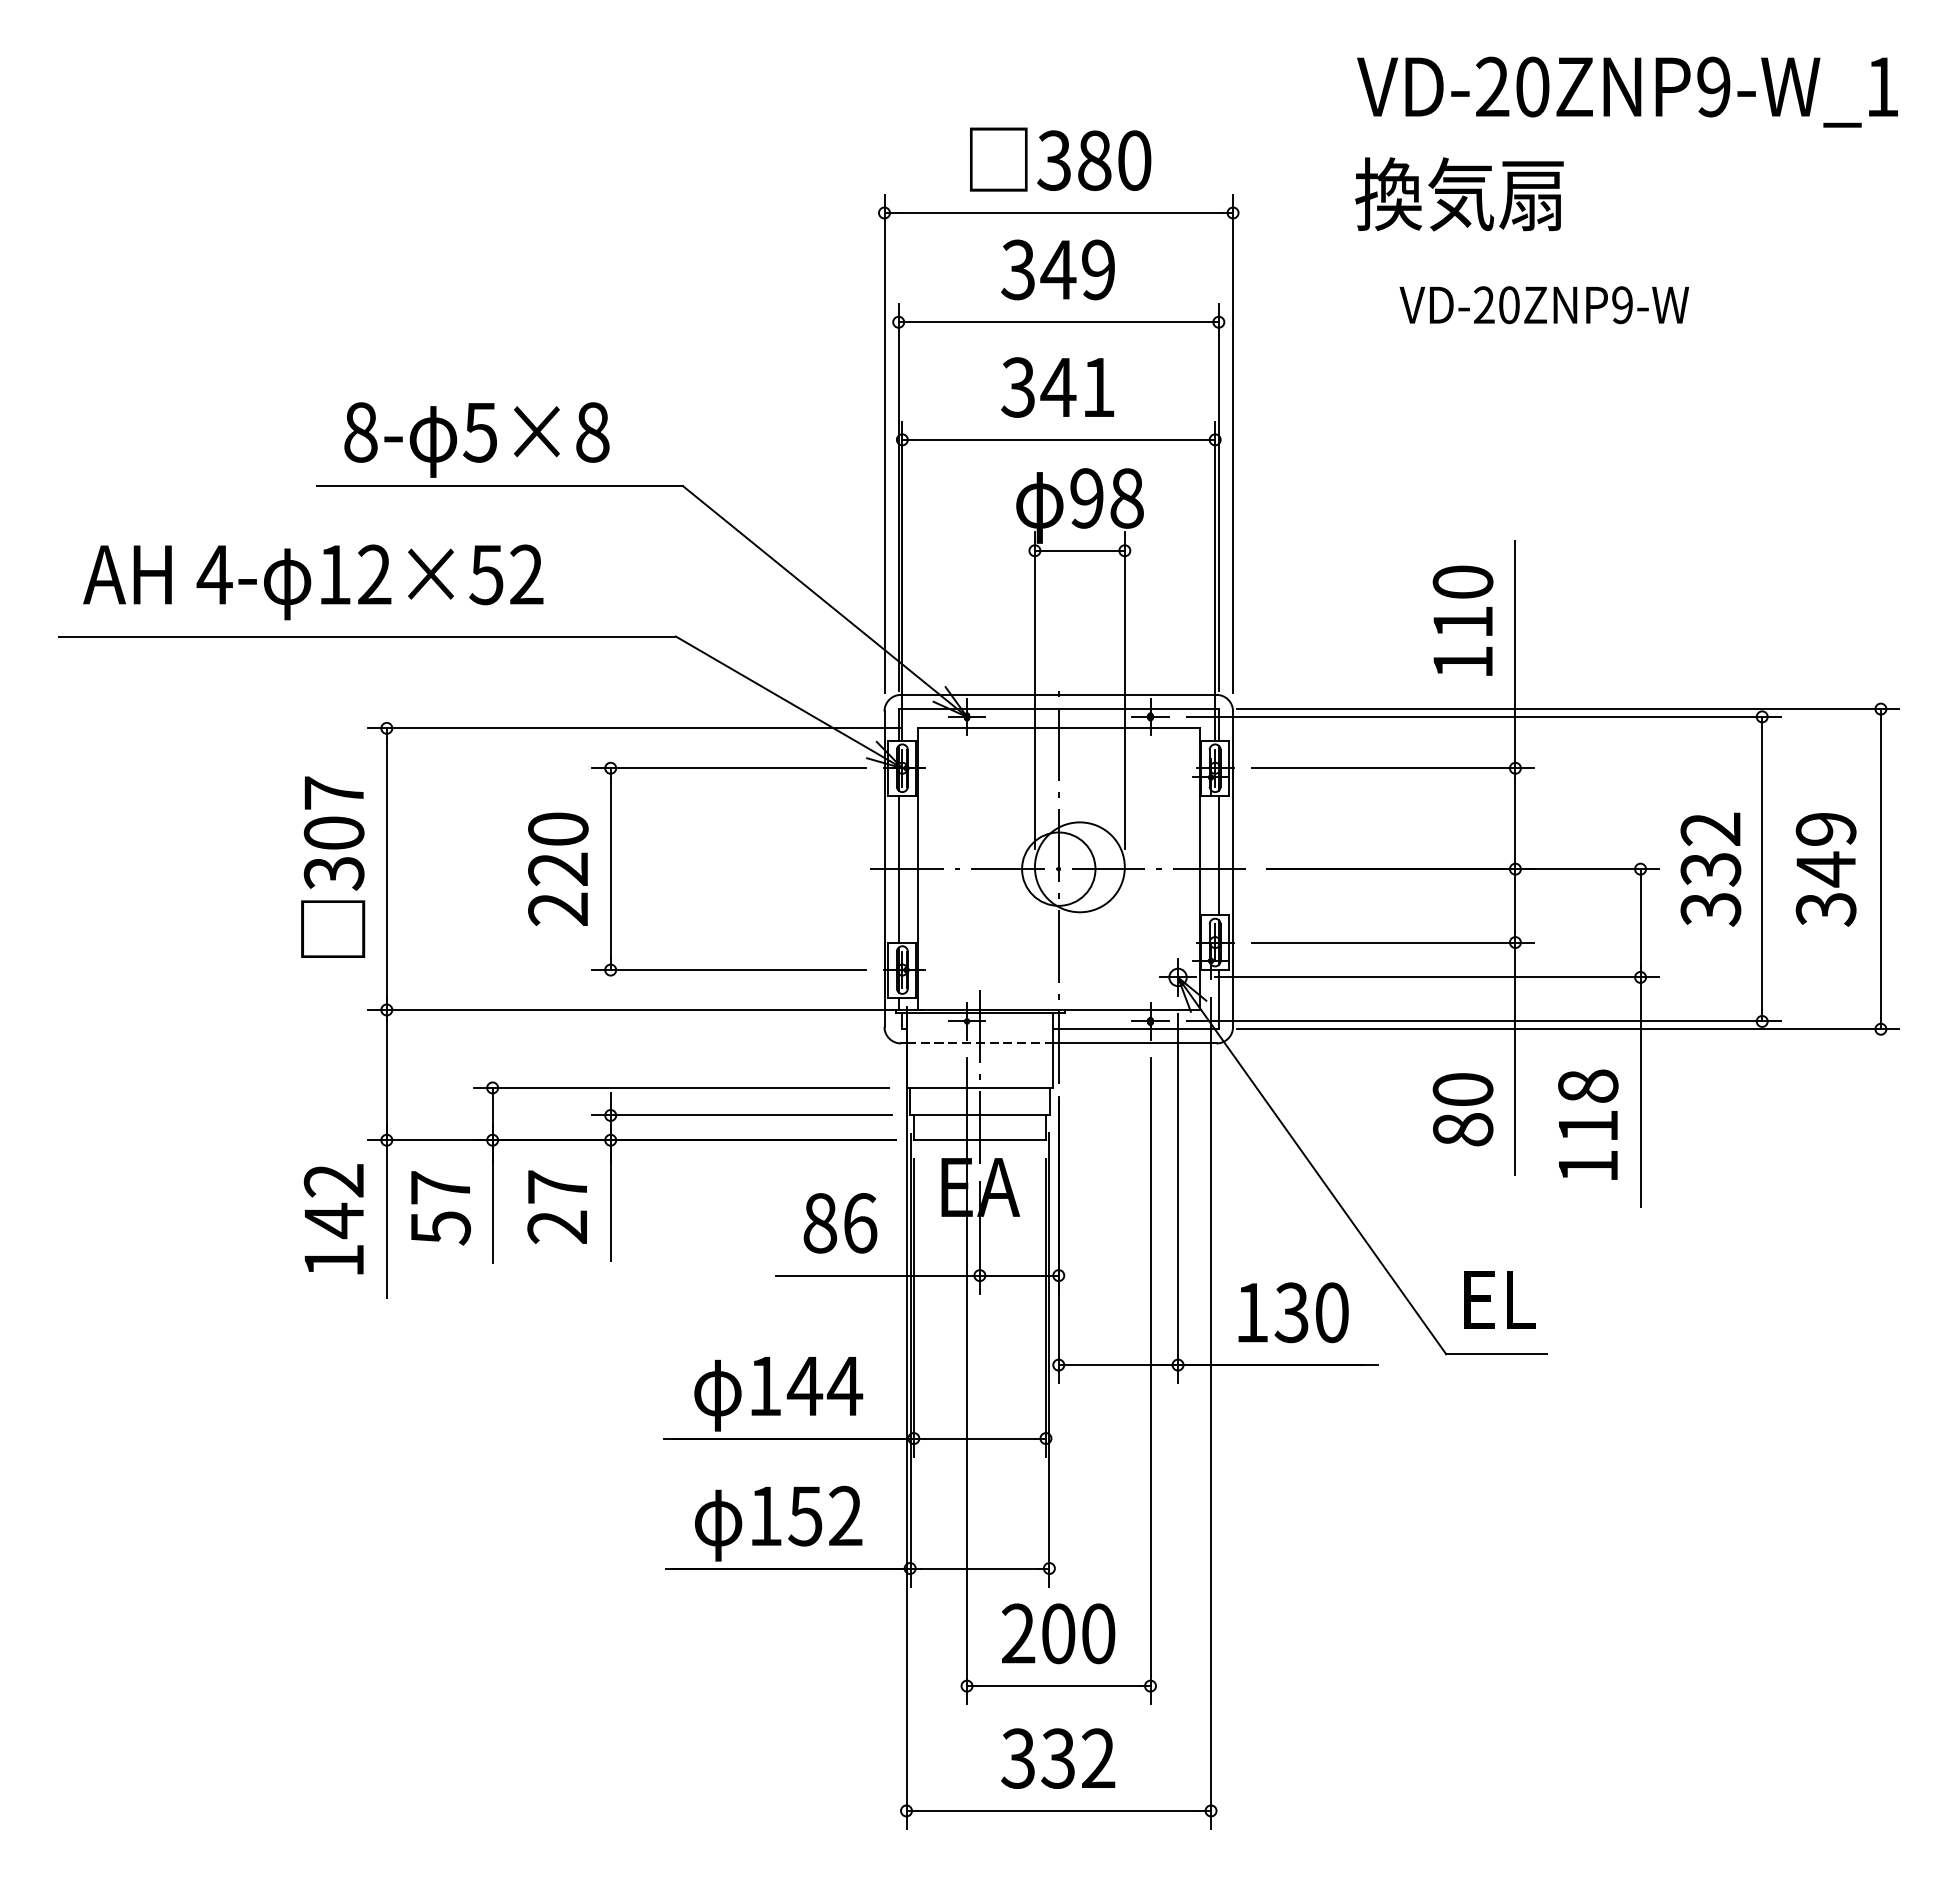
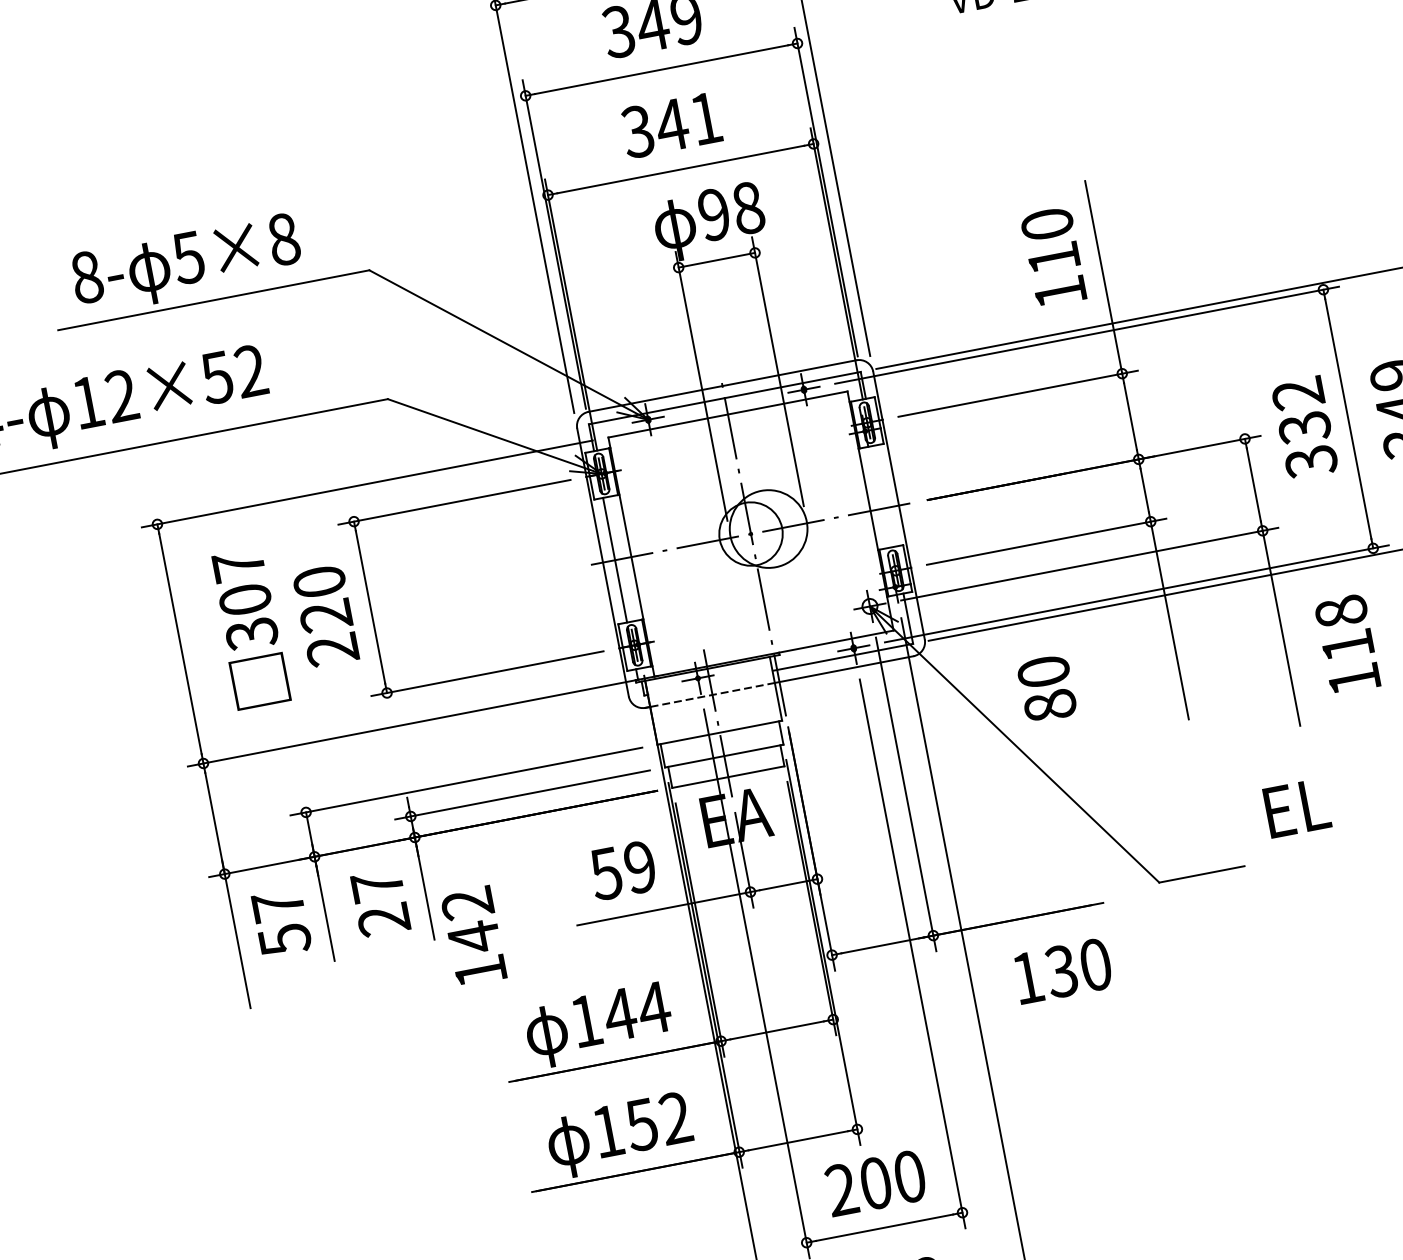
line: (1218, 855) -> (884, 496), removed
text: (333, 866) -> (250, 628), moved
text: (1462, 1109) -> (1046, 688), moved
text: (1588, 1124) -> (1347, 643), moved
text: (333, 1219) -> (473, 936), moved
text: (839, 1223) -> (622, 870), 86 -> 59
text: (1499, 1299) -> (1296, 807), moved
text: (1293, 1312) -> (1062, 970), moved

